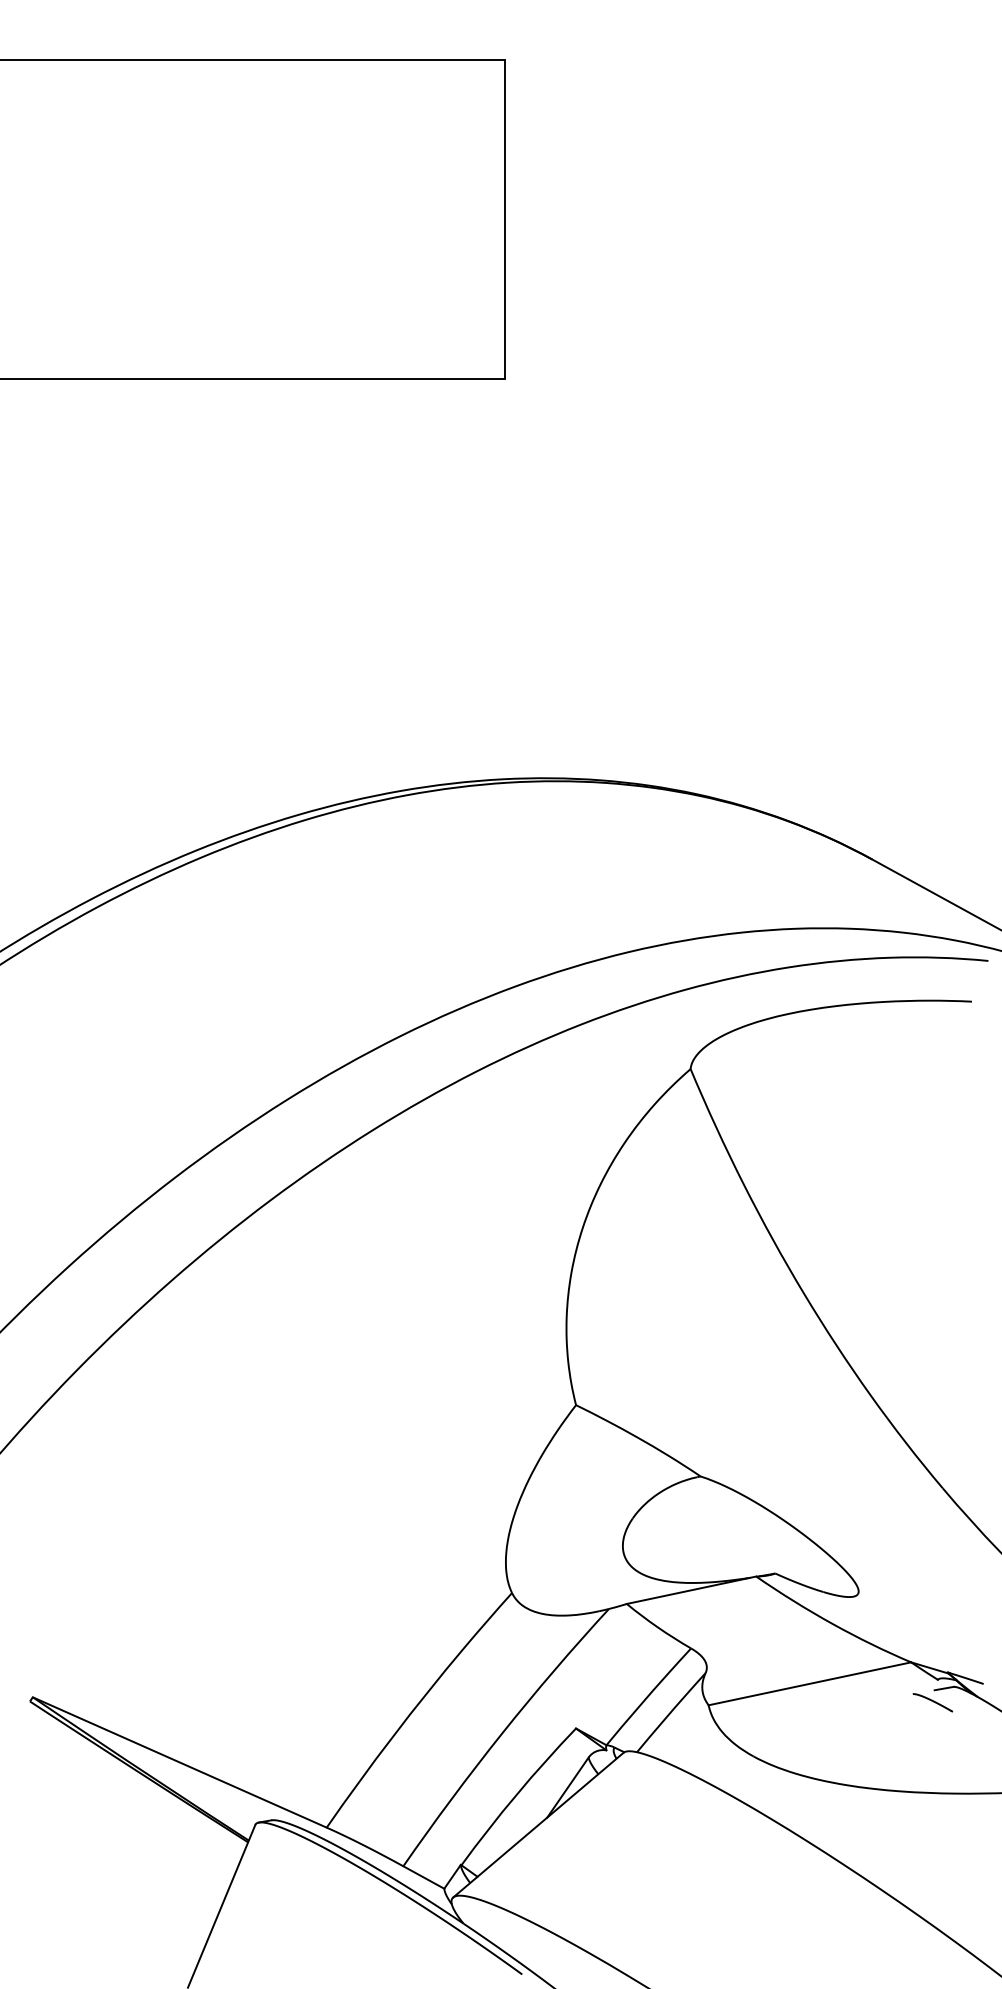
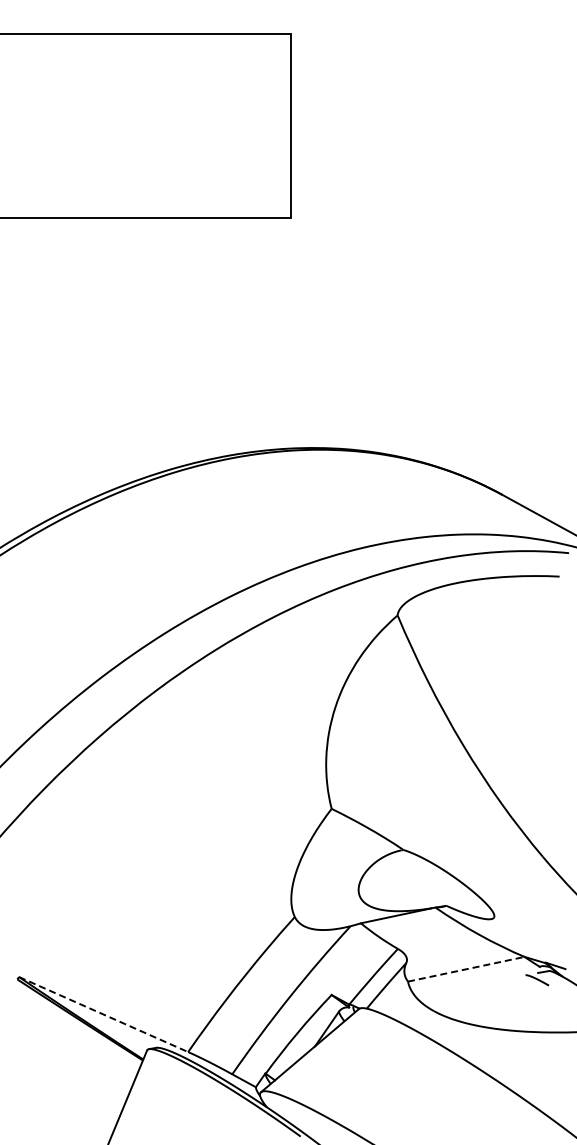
line: (810, 1684) -> (466, 969), solid -> dashed
line: (179, 1762) -> (103, 1014), solid -> dashed

